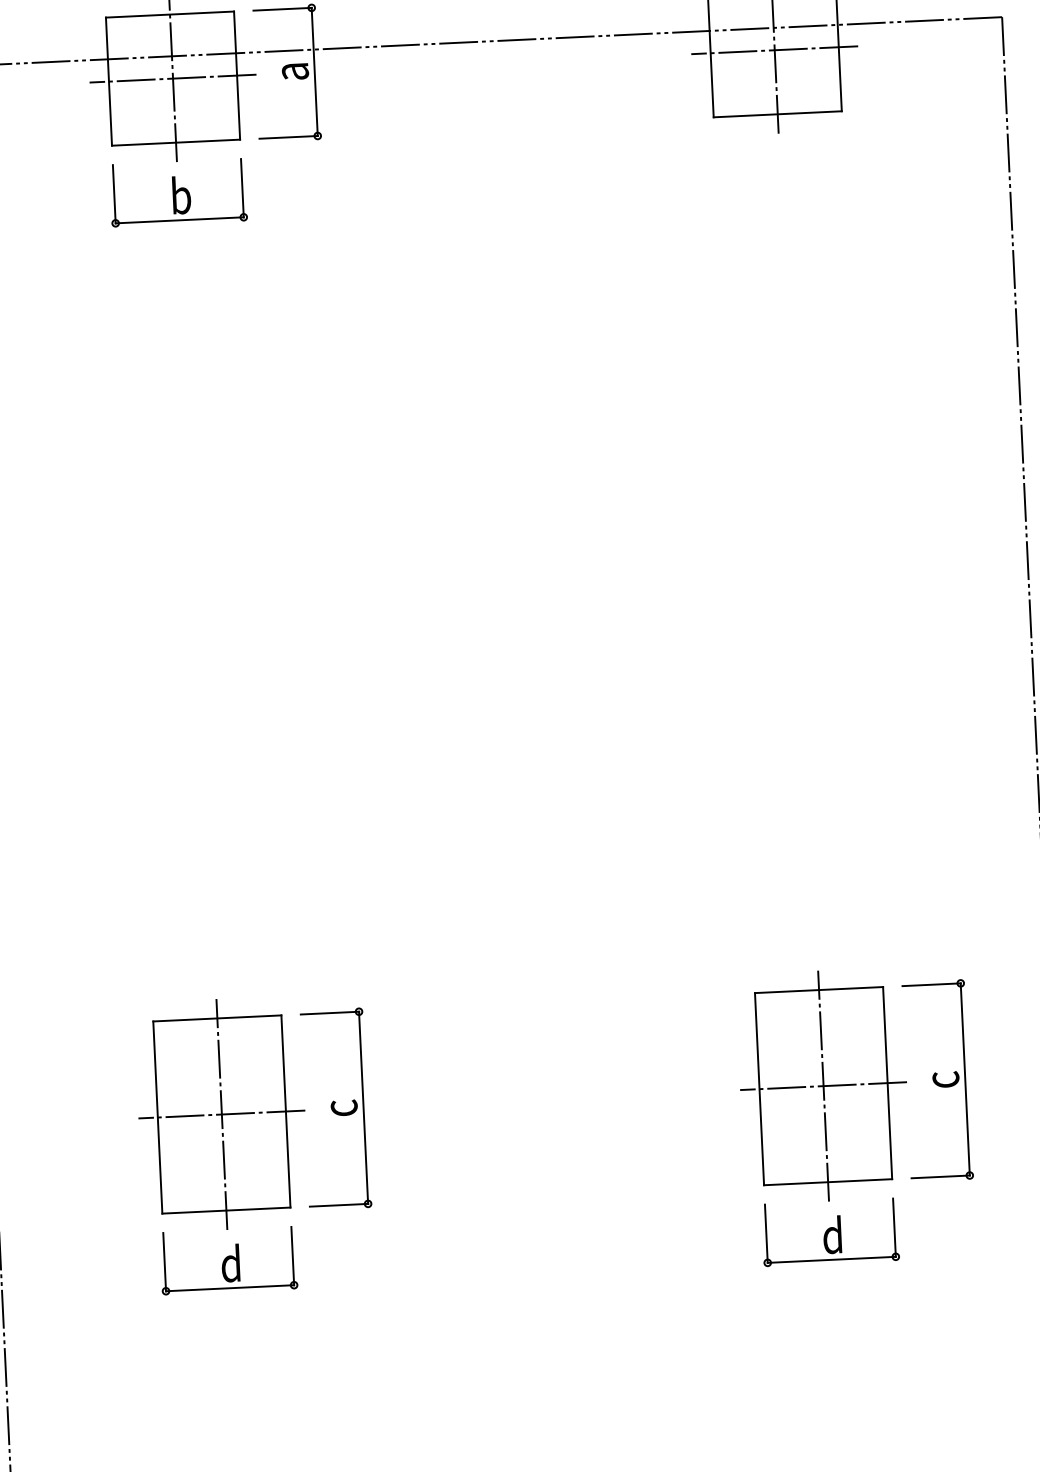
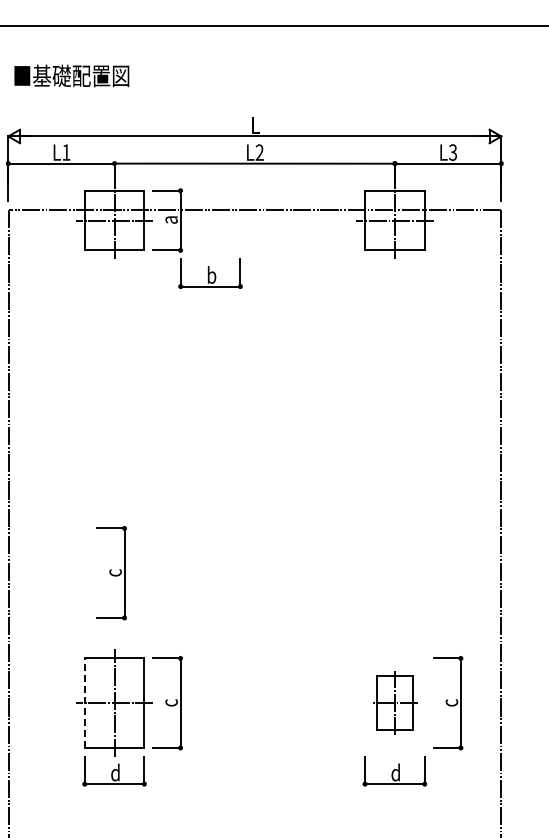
part: (178, 192) -> (210, 273), moved
part: (202, 836) -> (111, 573), added
part: (822, 1084) -> (394, 702), size x0.6
line: (157, 1118) -> (84, 703), solid -> dashed

